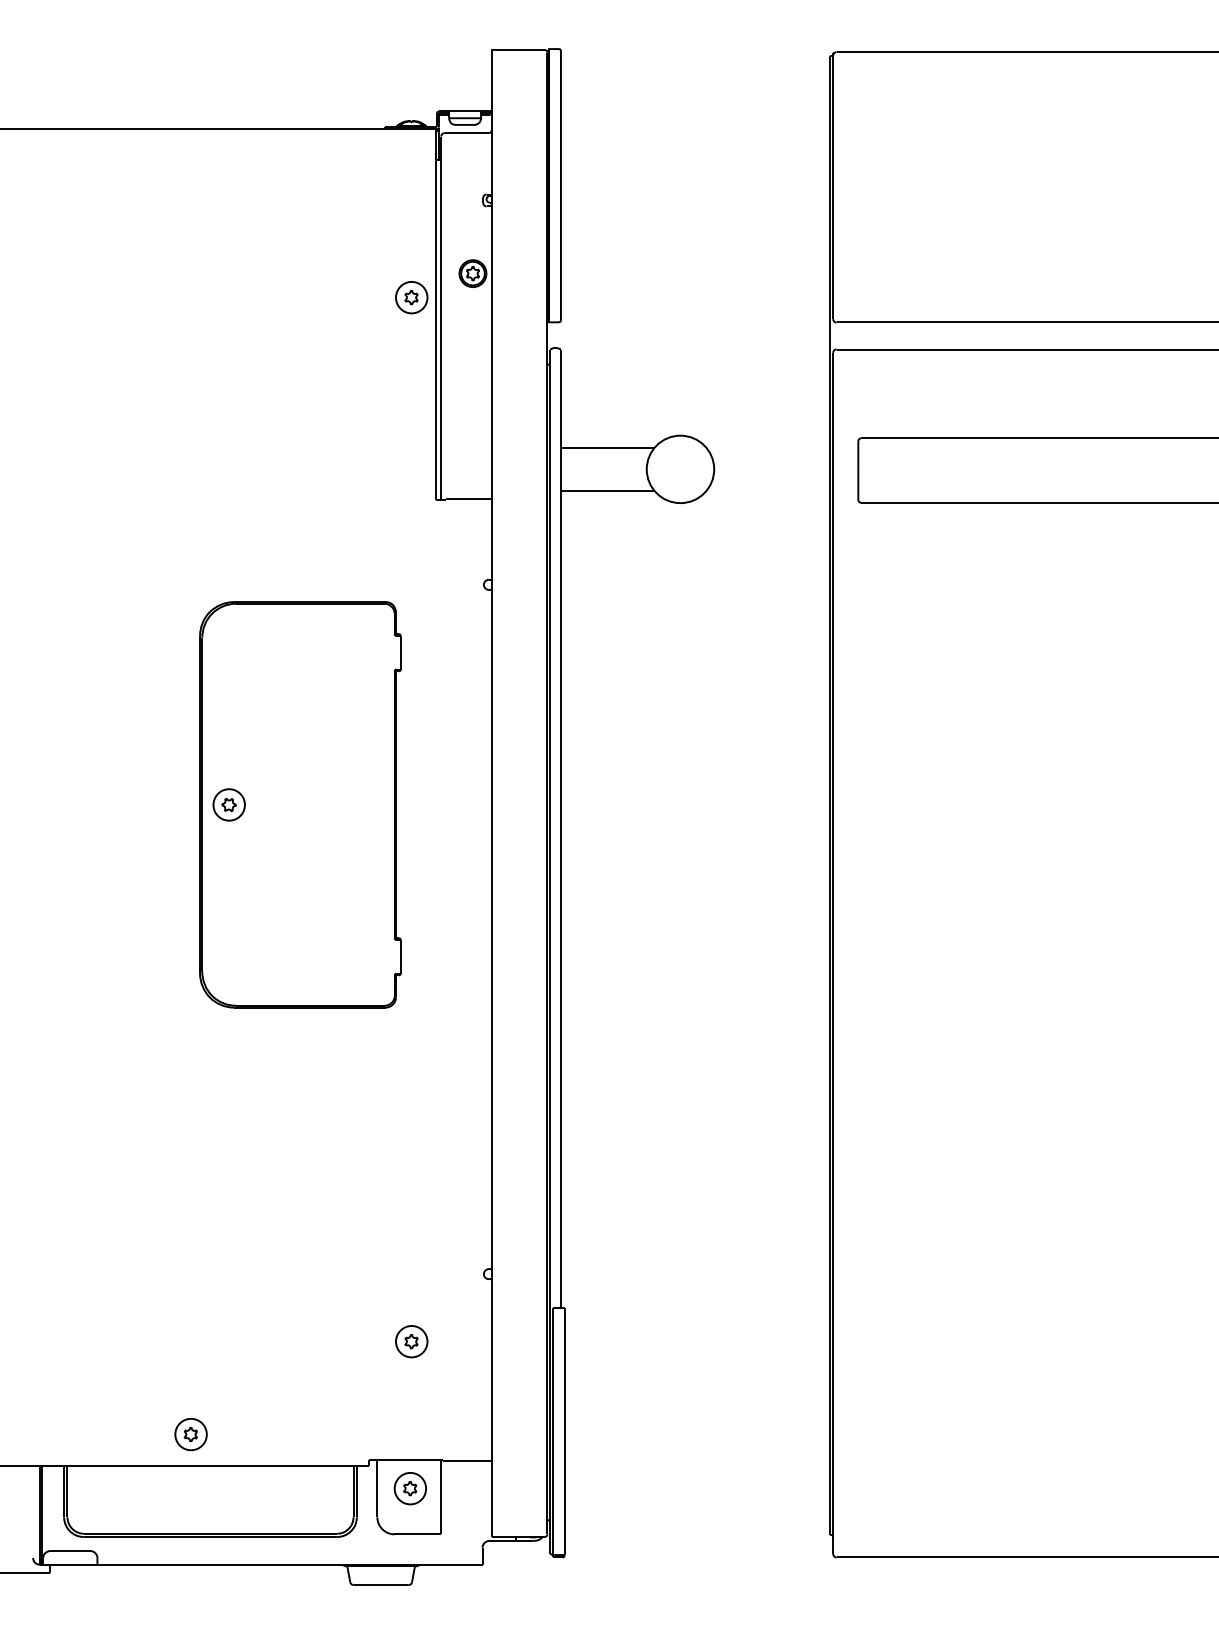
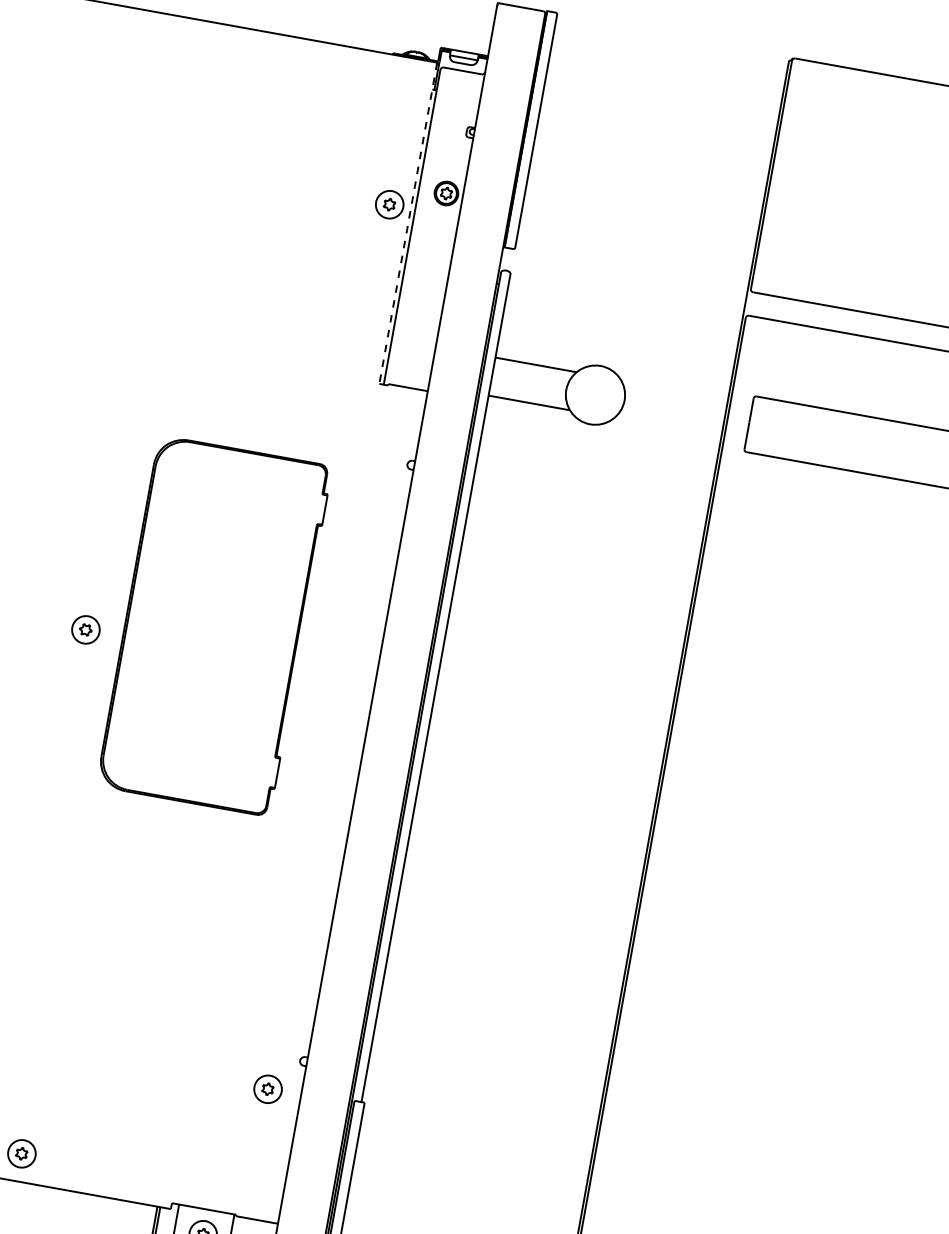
line: (436, 314) -> (408, 223), solid -> dashed
part: (228, 804) -> (85, 629), moved
part: (411, 1341) -> (267, 1089), moved

